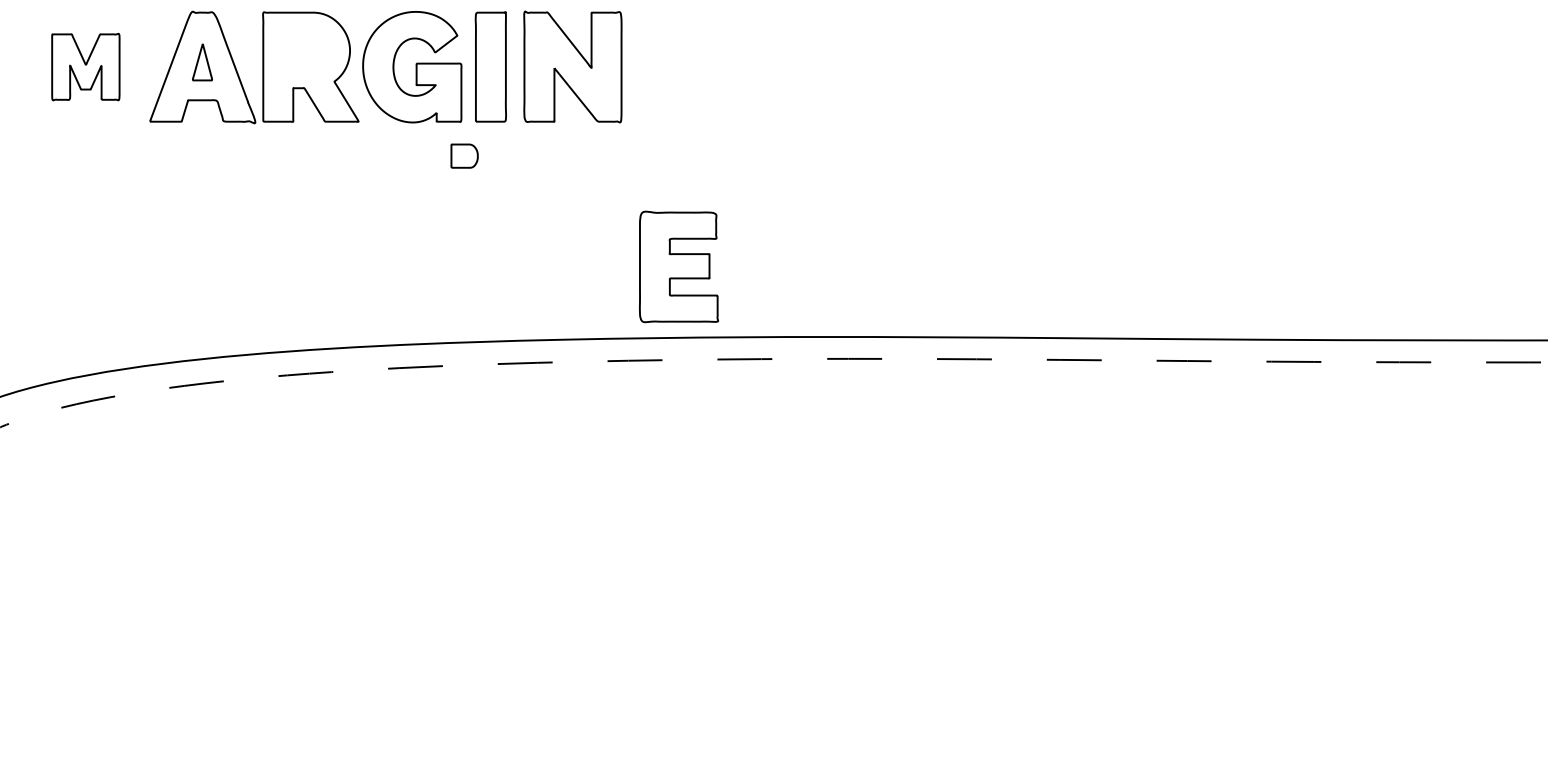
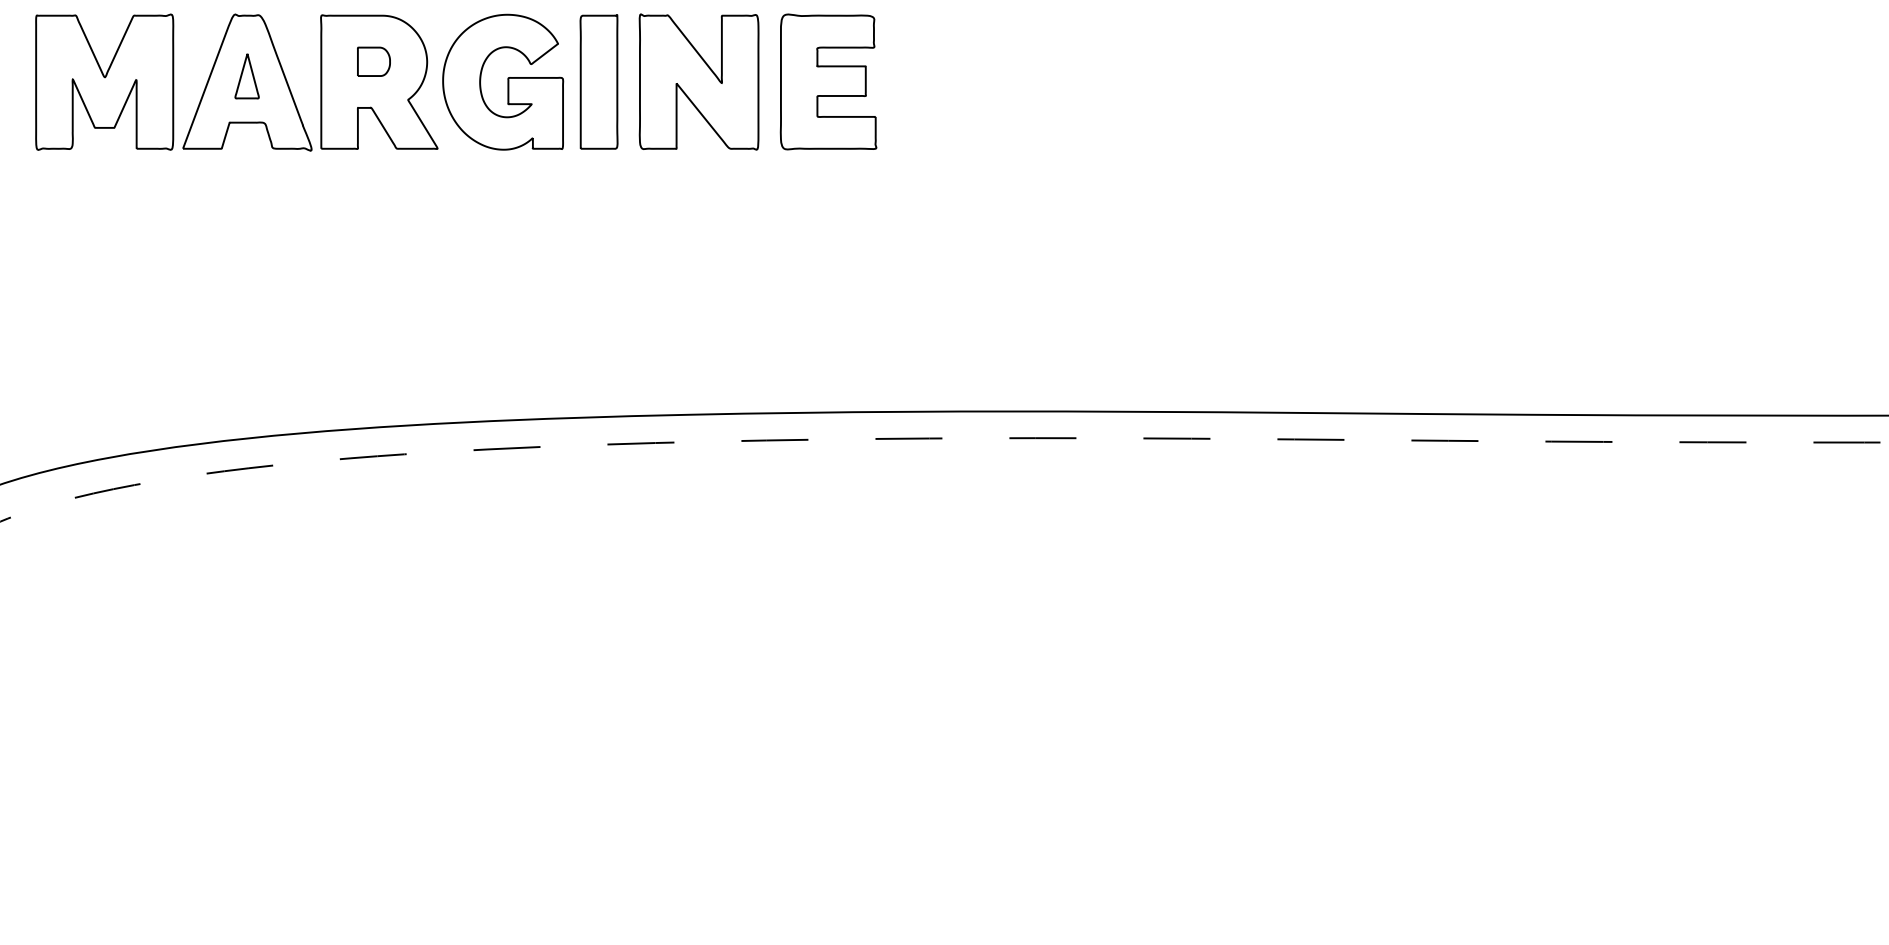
part: (85, 66) -> (104, 81), size x1.67
part: (464, 155) -> (373, 61), moved
part: (678, 266) -> (828, 81), moved

